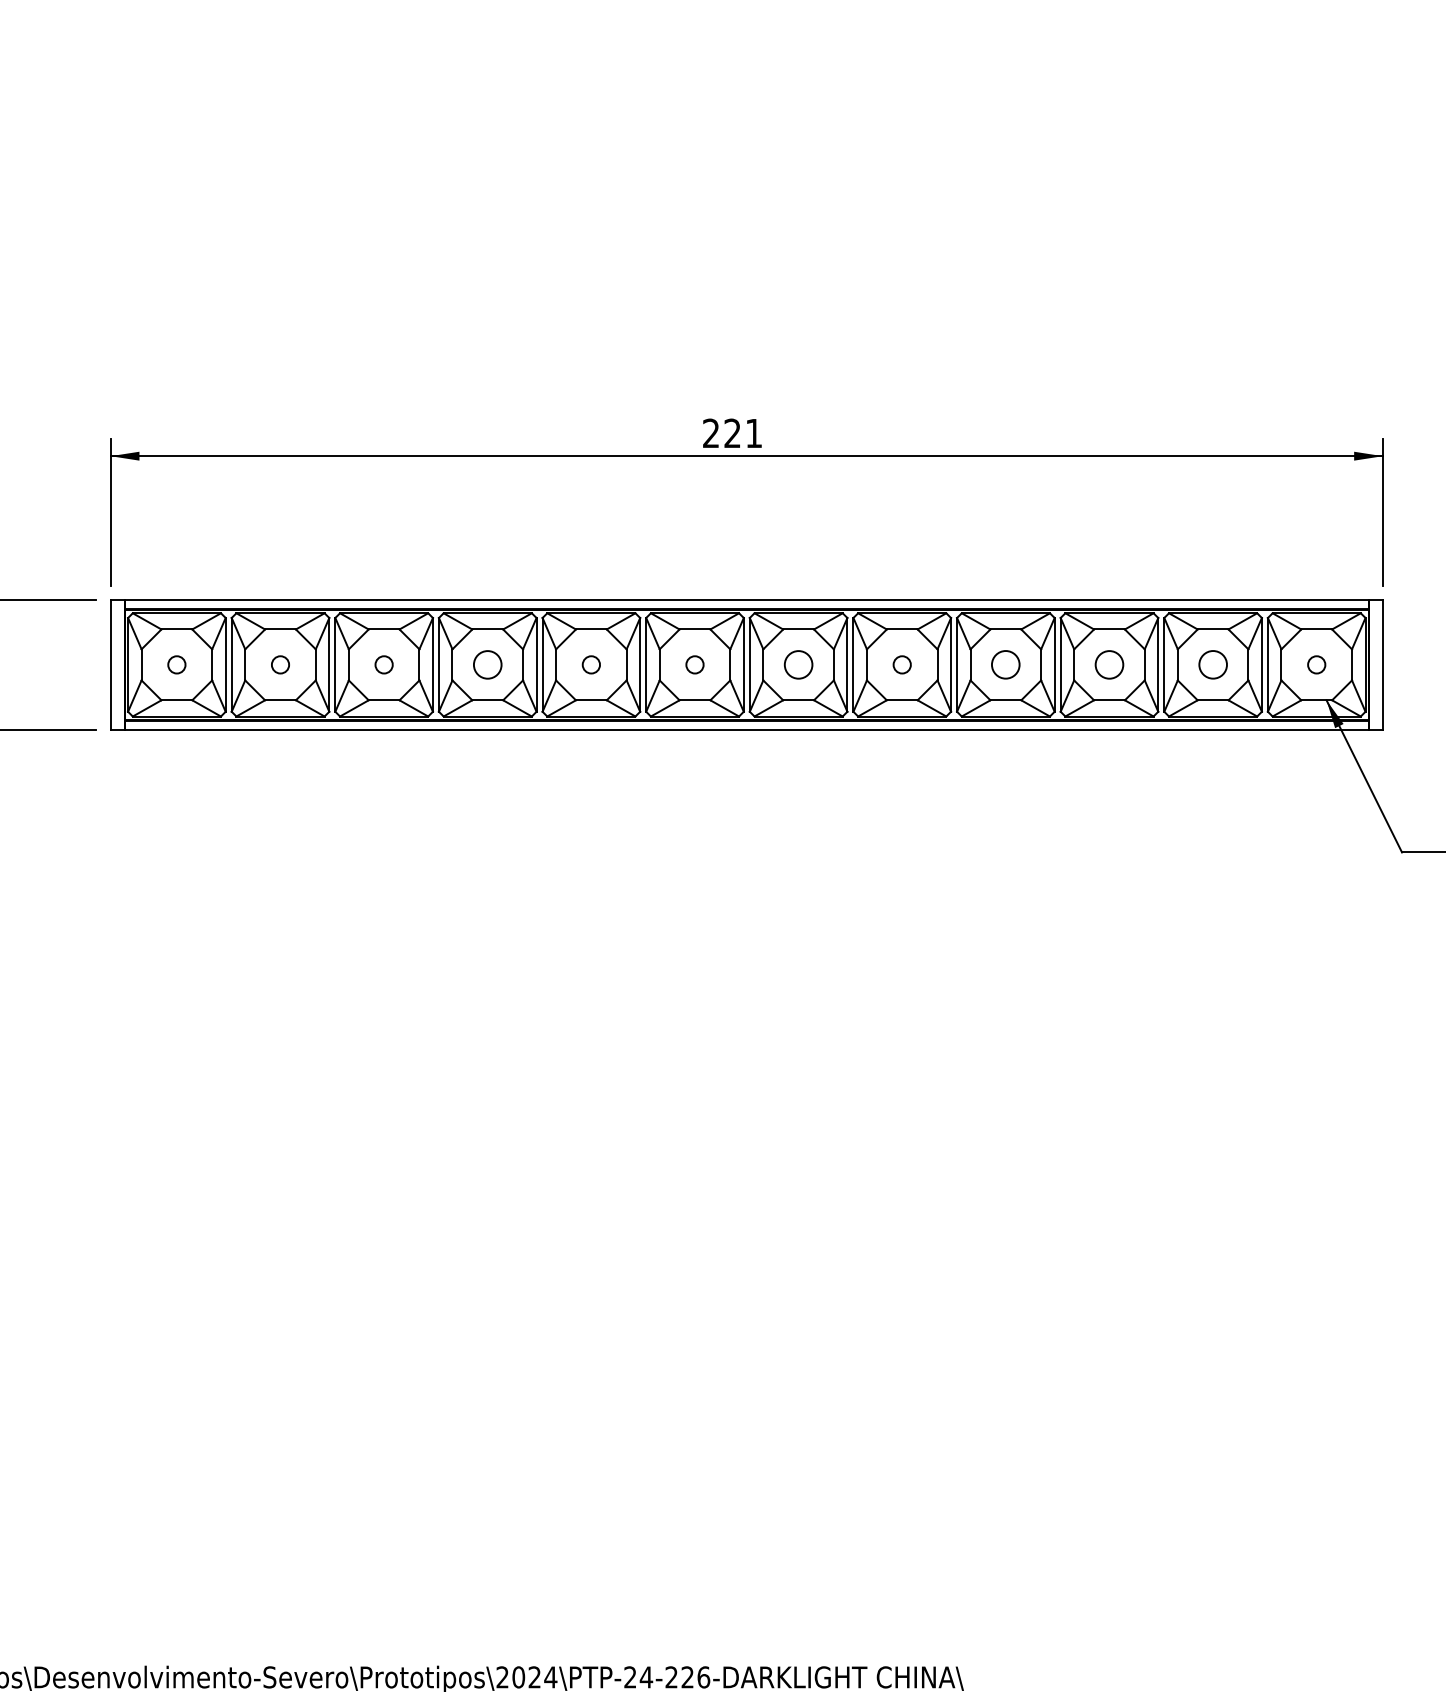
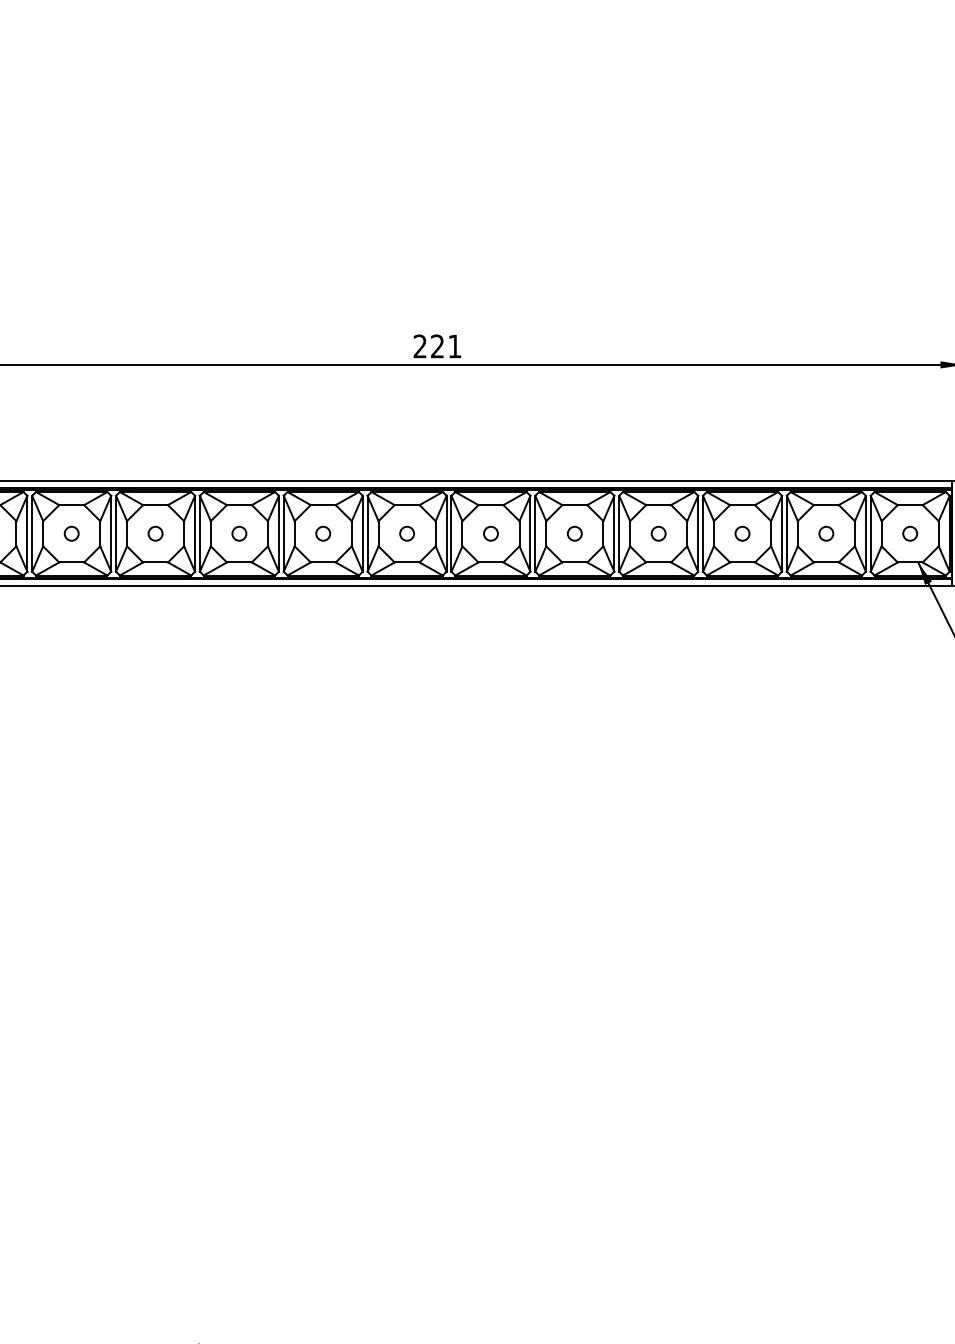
circle: (487, 664) -> (239, 533), size x0.62
circle: (798, 664) -> (490, 533), size x0.62
circle: (1005, 664) -> (658, 533), size x0.62
circle: (1109, 664) -> (742, 533), size x0.62
circle: (1212, 664) -> (825, 533), size x0.62

